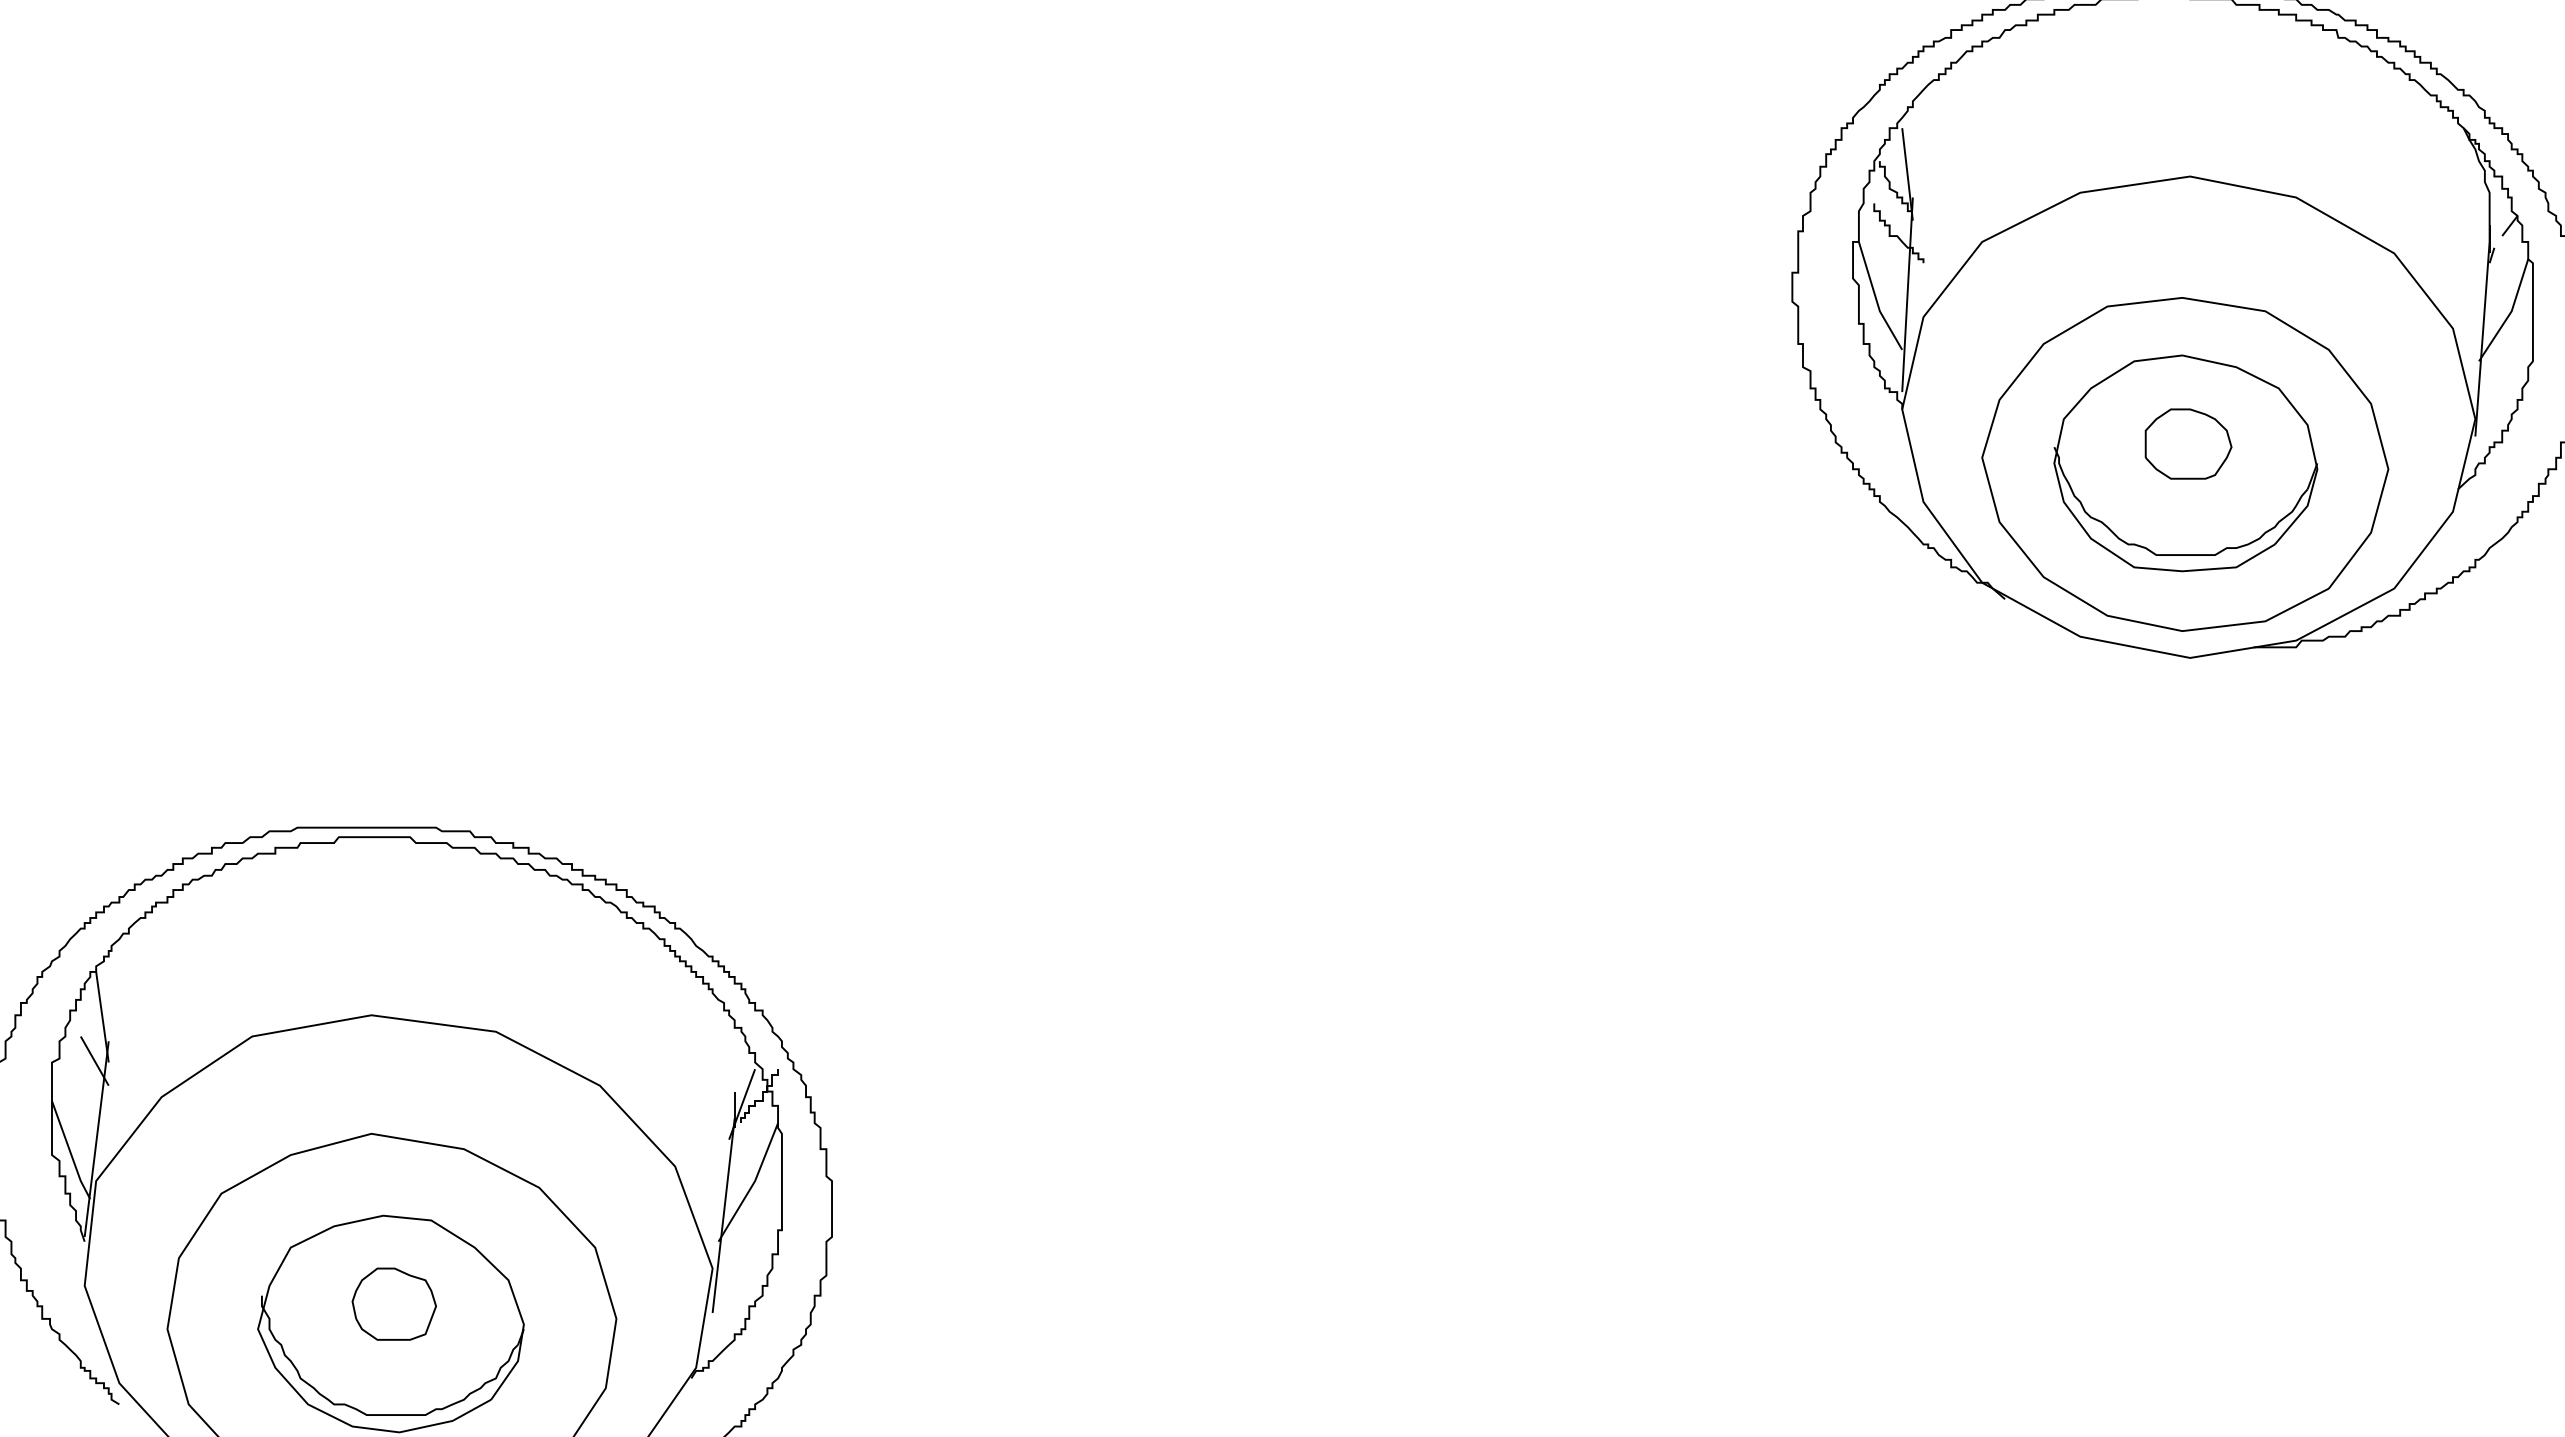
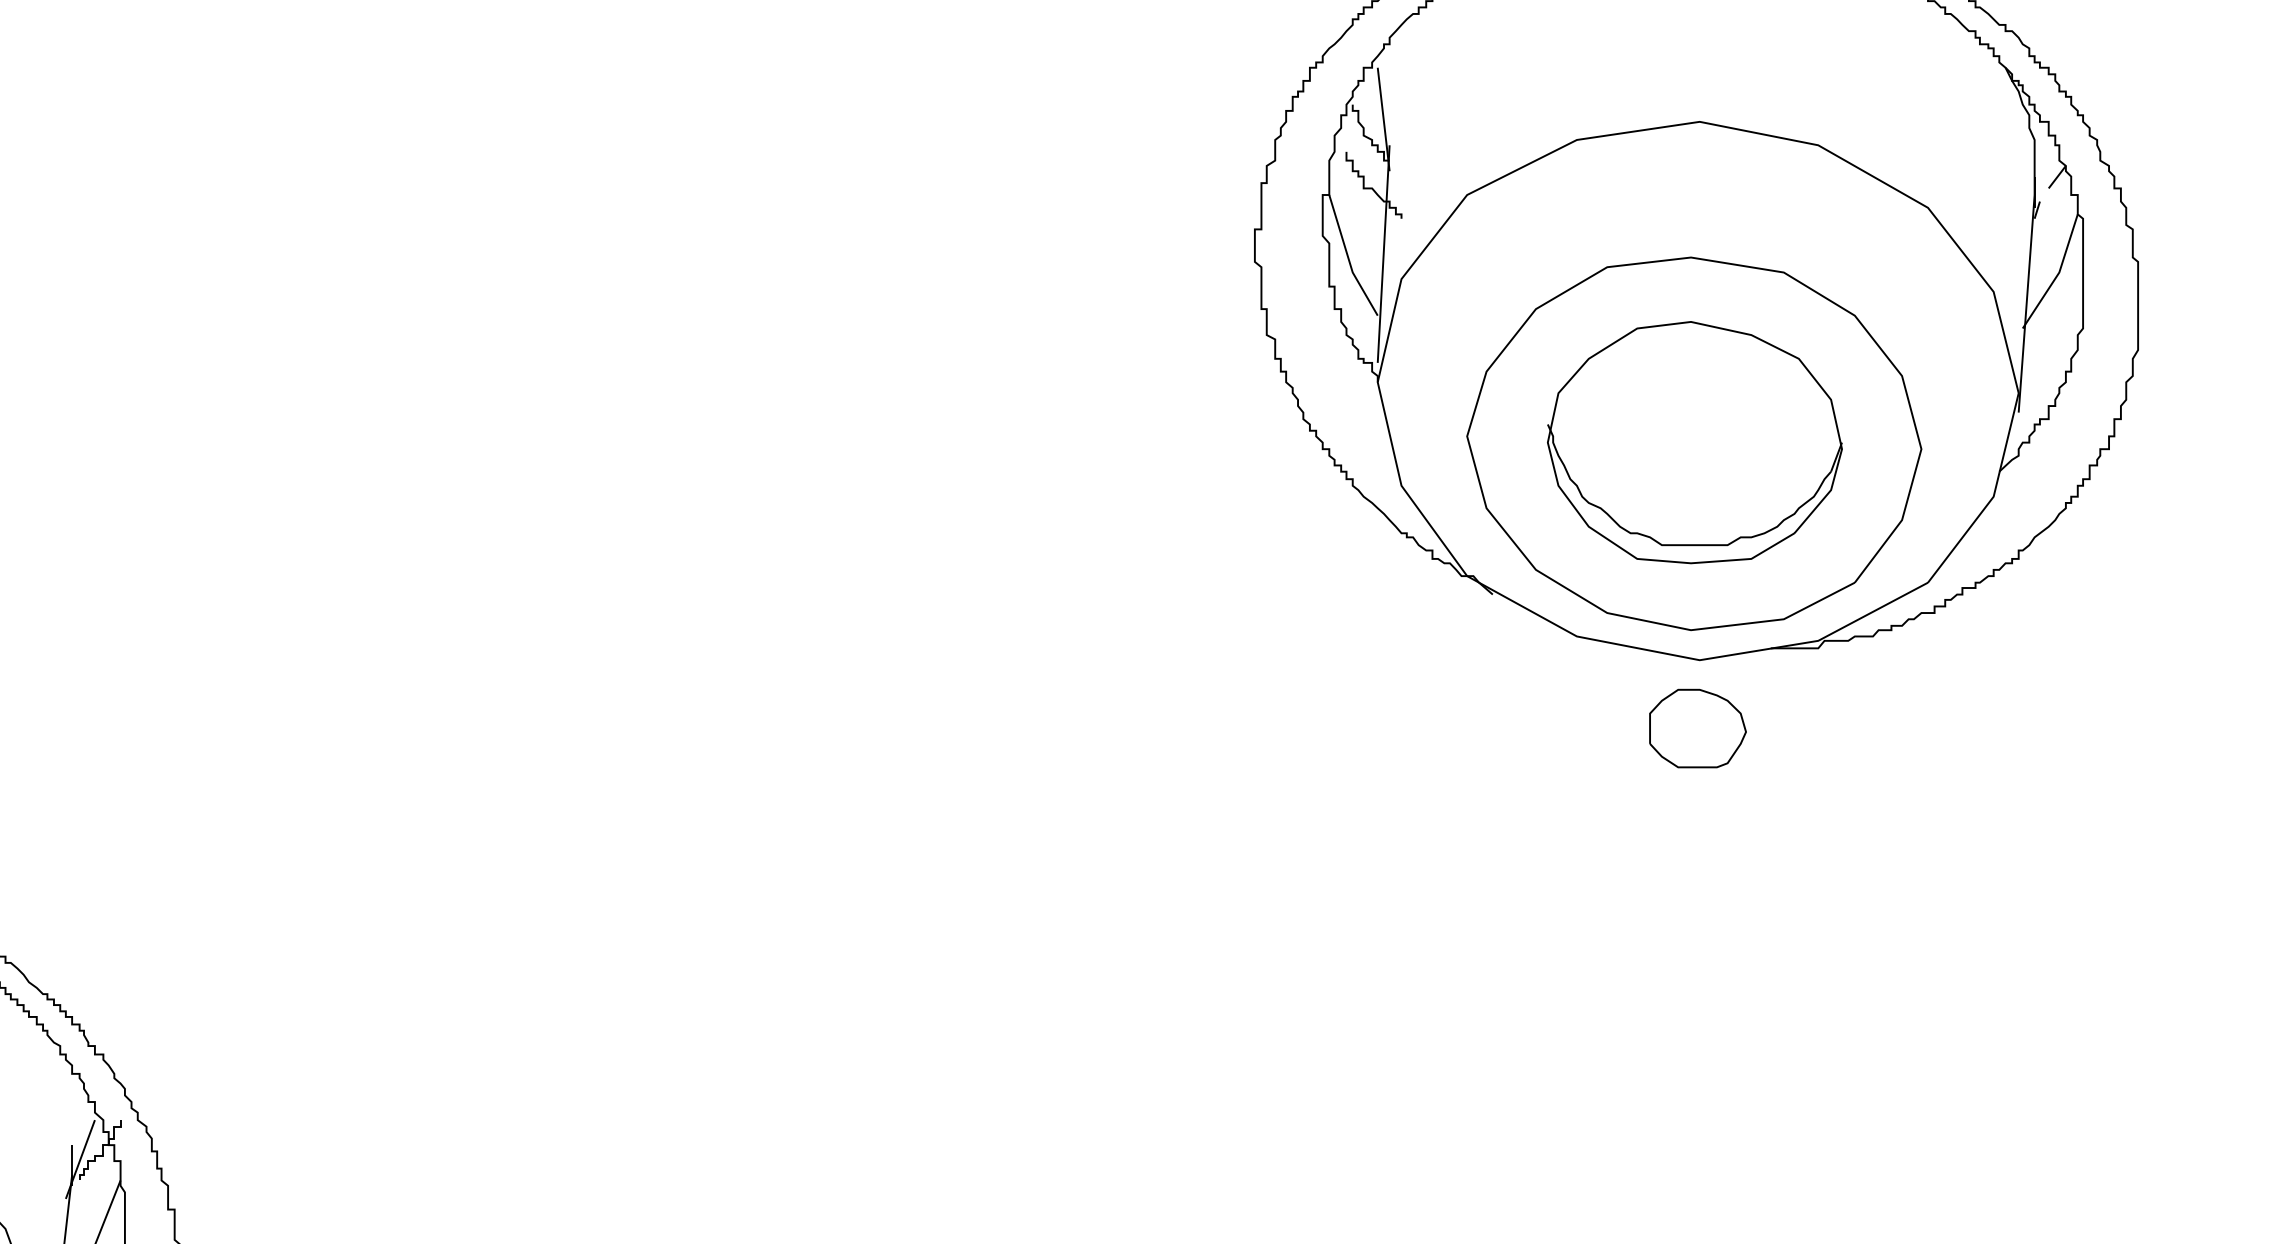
part: (2188, 443) -> (1697, 727), moved

